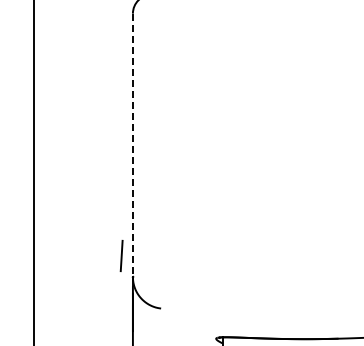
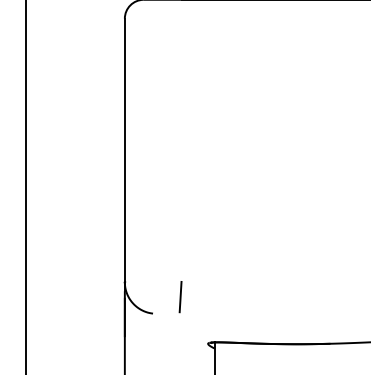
line: (132, 145) -> (124, 150), dashed -> solid
line: (121, 256) -> (180, 297), moved

